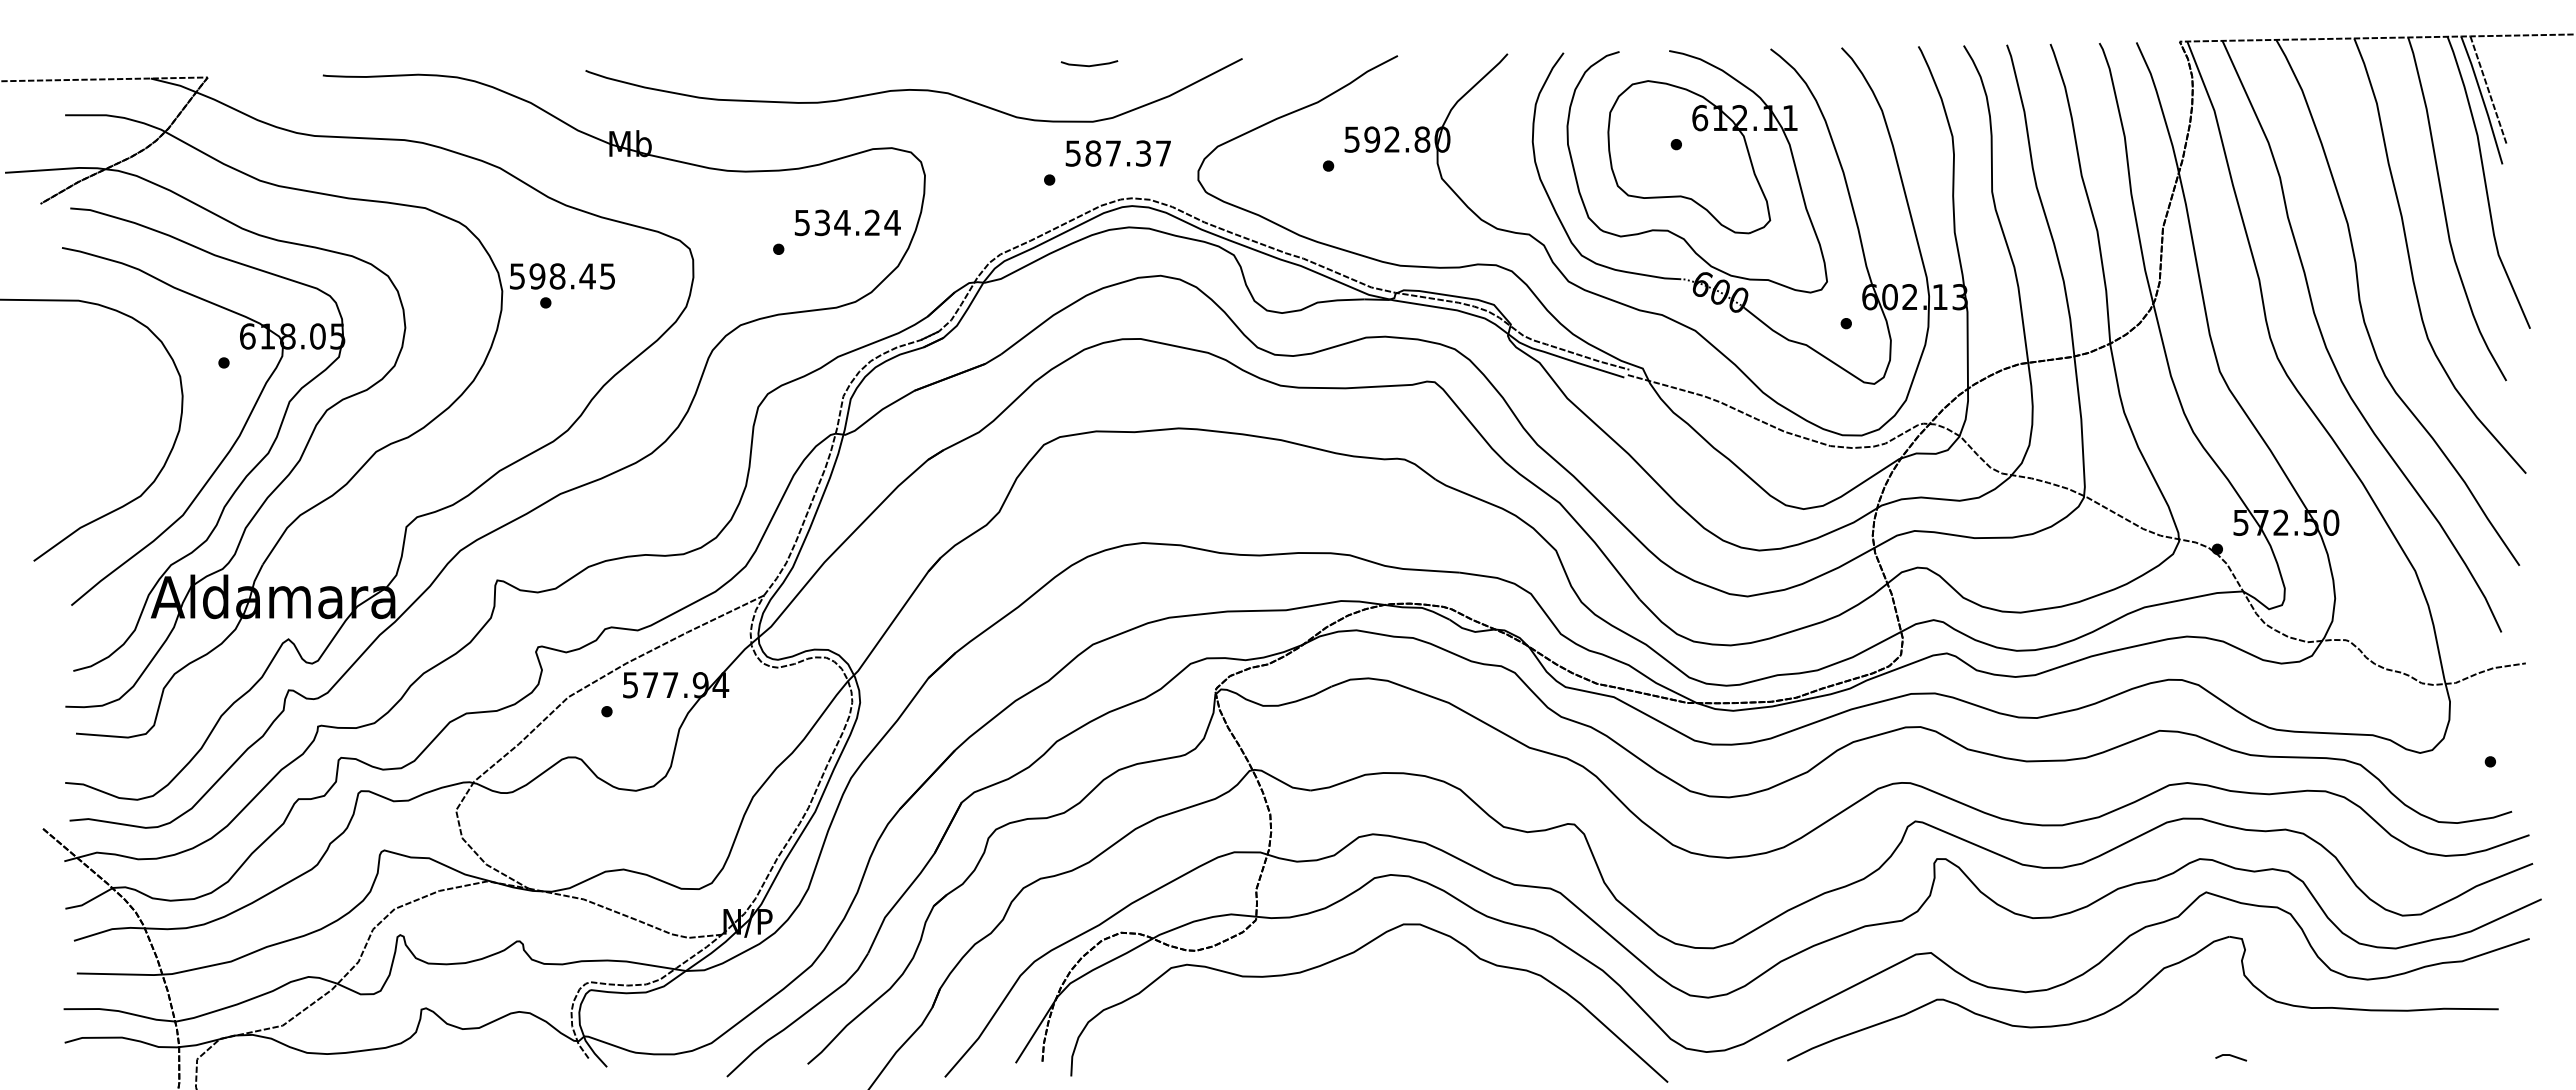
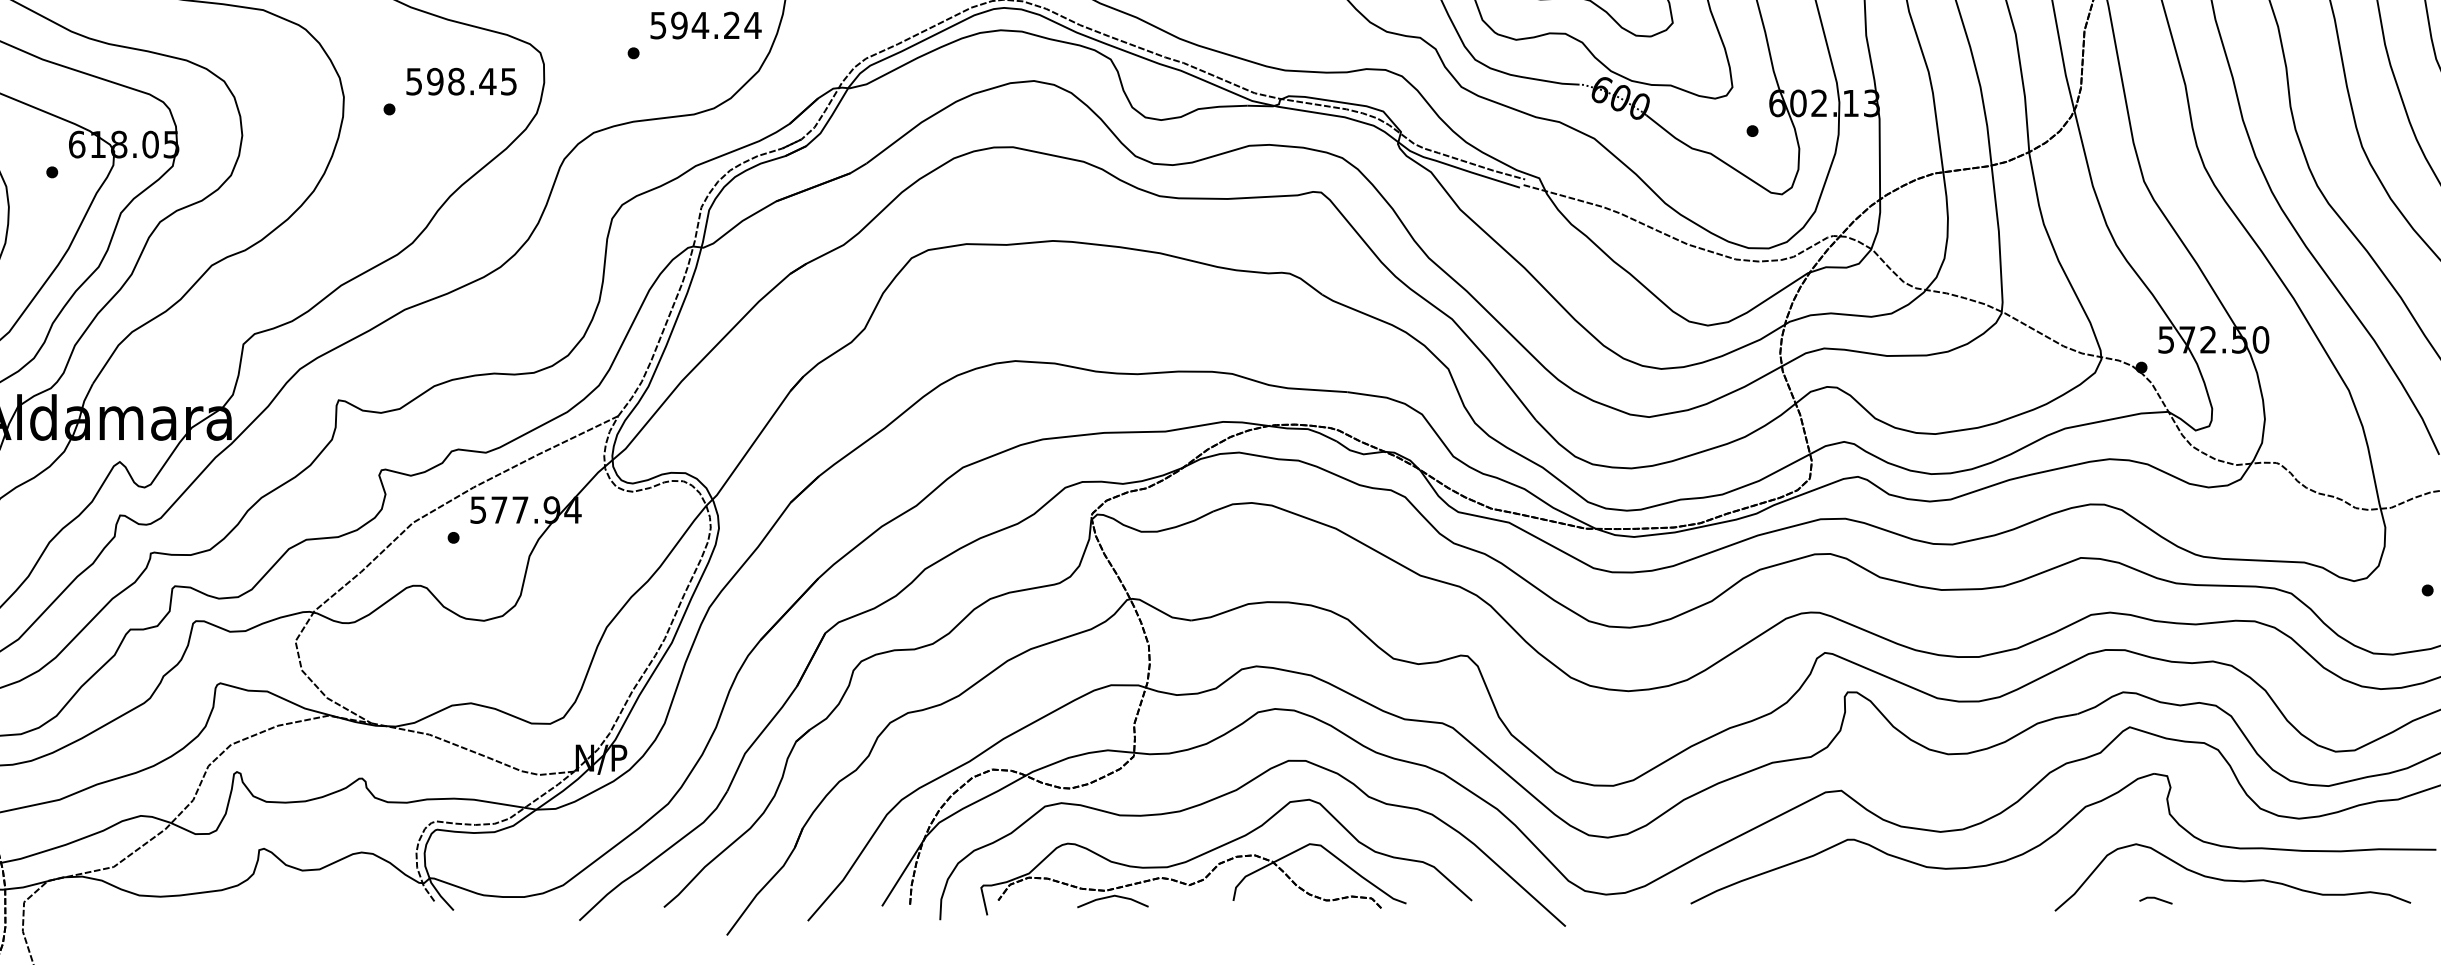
text: (822, 222) -> (679, 25), 534.24 -> 594.24
text: (562, 276) -> (461, 81), moved
part: (1344, 1015) -> (1226, 856), added
curve: (2304, 1038) -> (2232, 880), added

